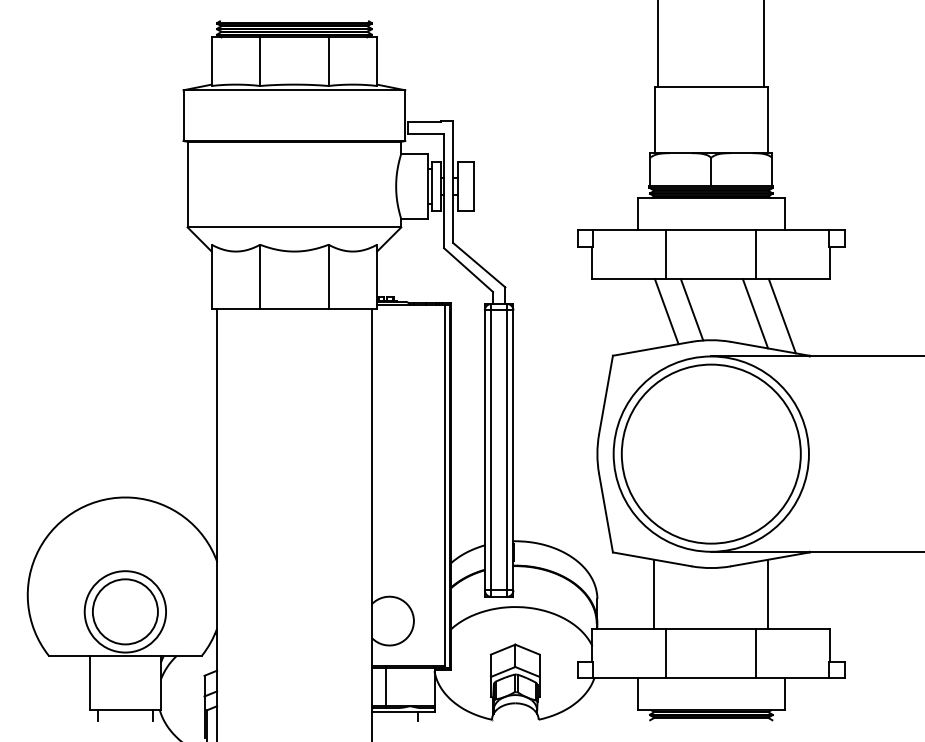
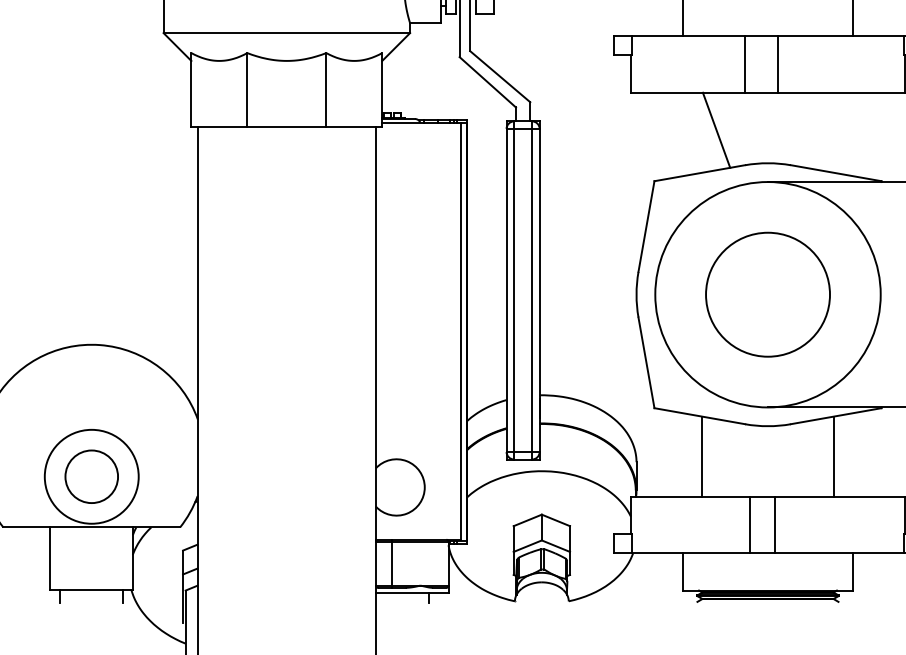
line: (666, 254) -> (745, 64), moved
line: (756, 254) -> (778, 64), moved
line: (691, 309) -> (745, 127), removed
line: (755, 313) -> (819, 132), removed
line: (781, 316) -> (849, 135), removed
circle: (710, 453) -> (767, 294), size x0.6
circle: (124, 611) -> (90, 476), size x0.7
line: (666, 653) -> (749, 524), moved
line: (756, 653) -> (775, 524), moved

